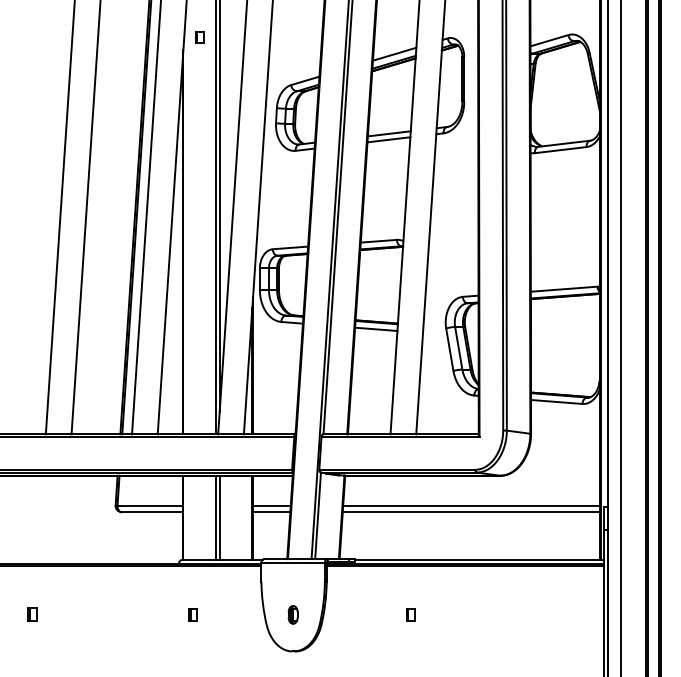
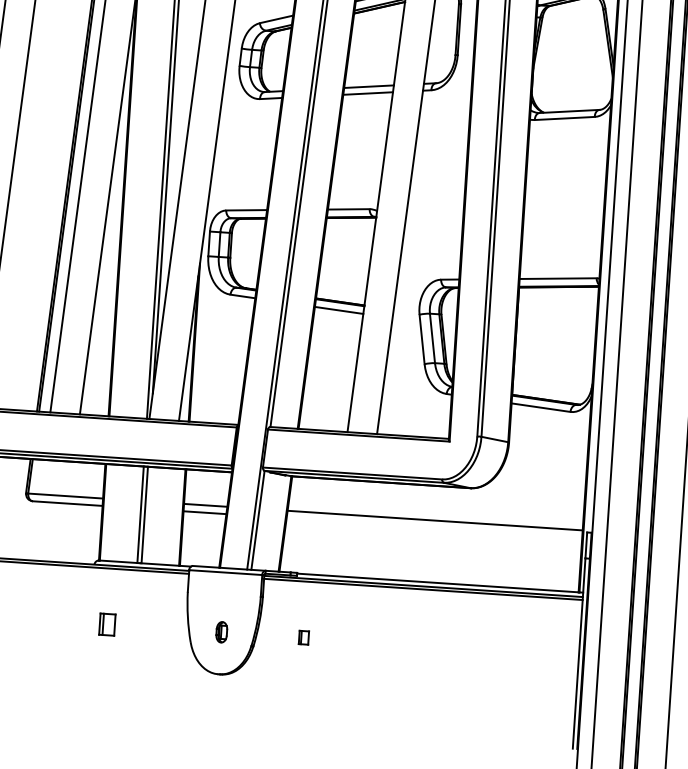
line: (470, 512) -> (433, 528), removed
part: (192, 614) -> (106, 624), size x1.6
part: (410, 614) -> (303, 637), moved

